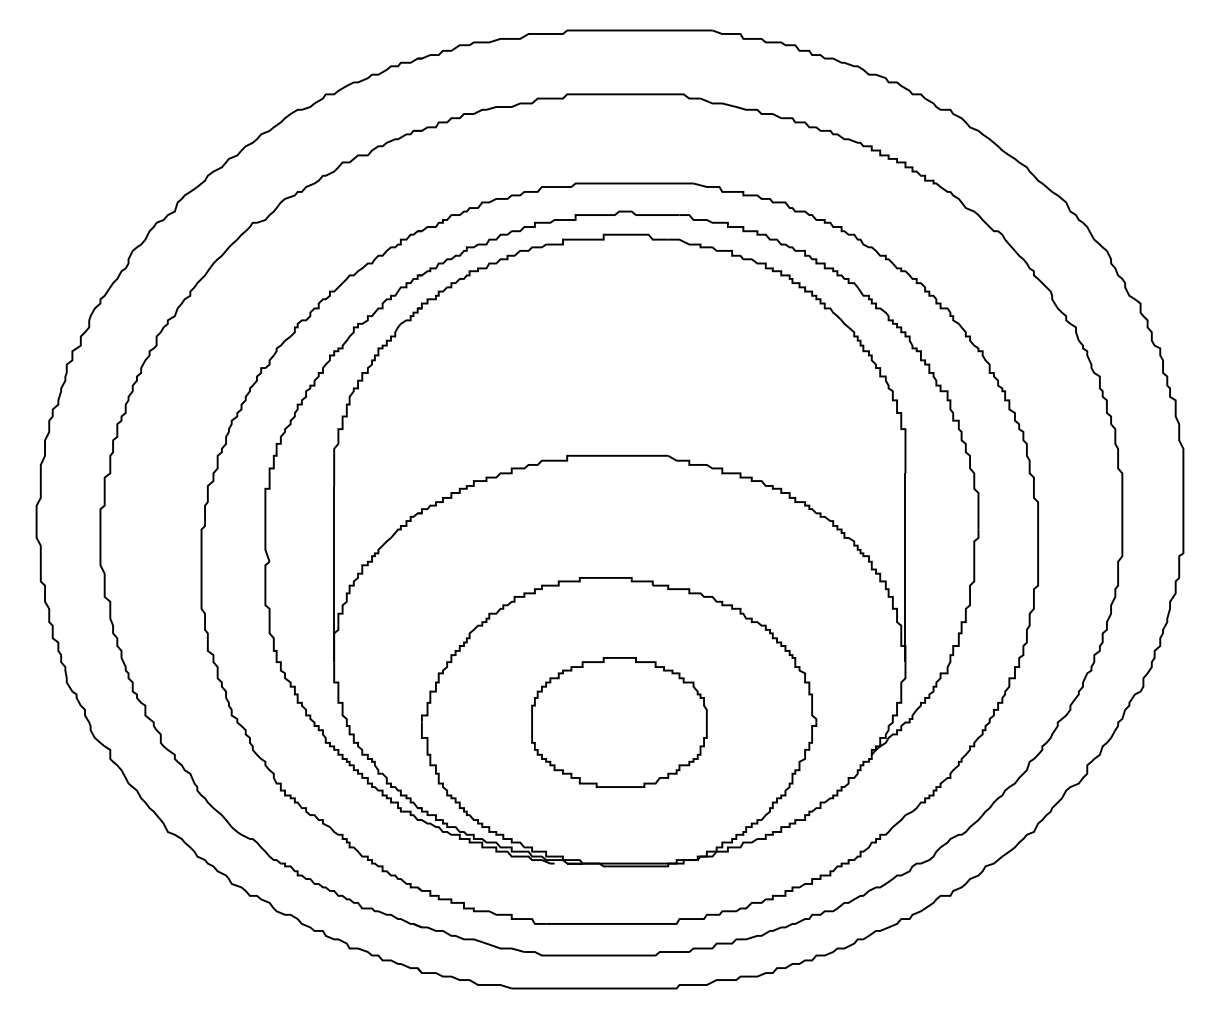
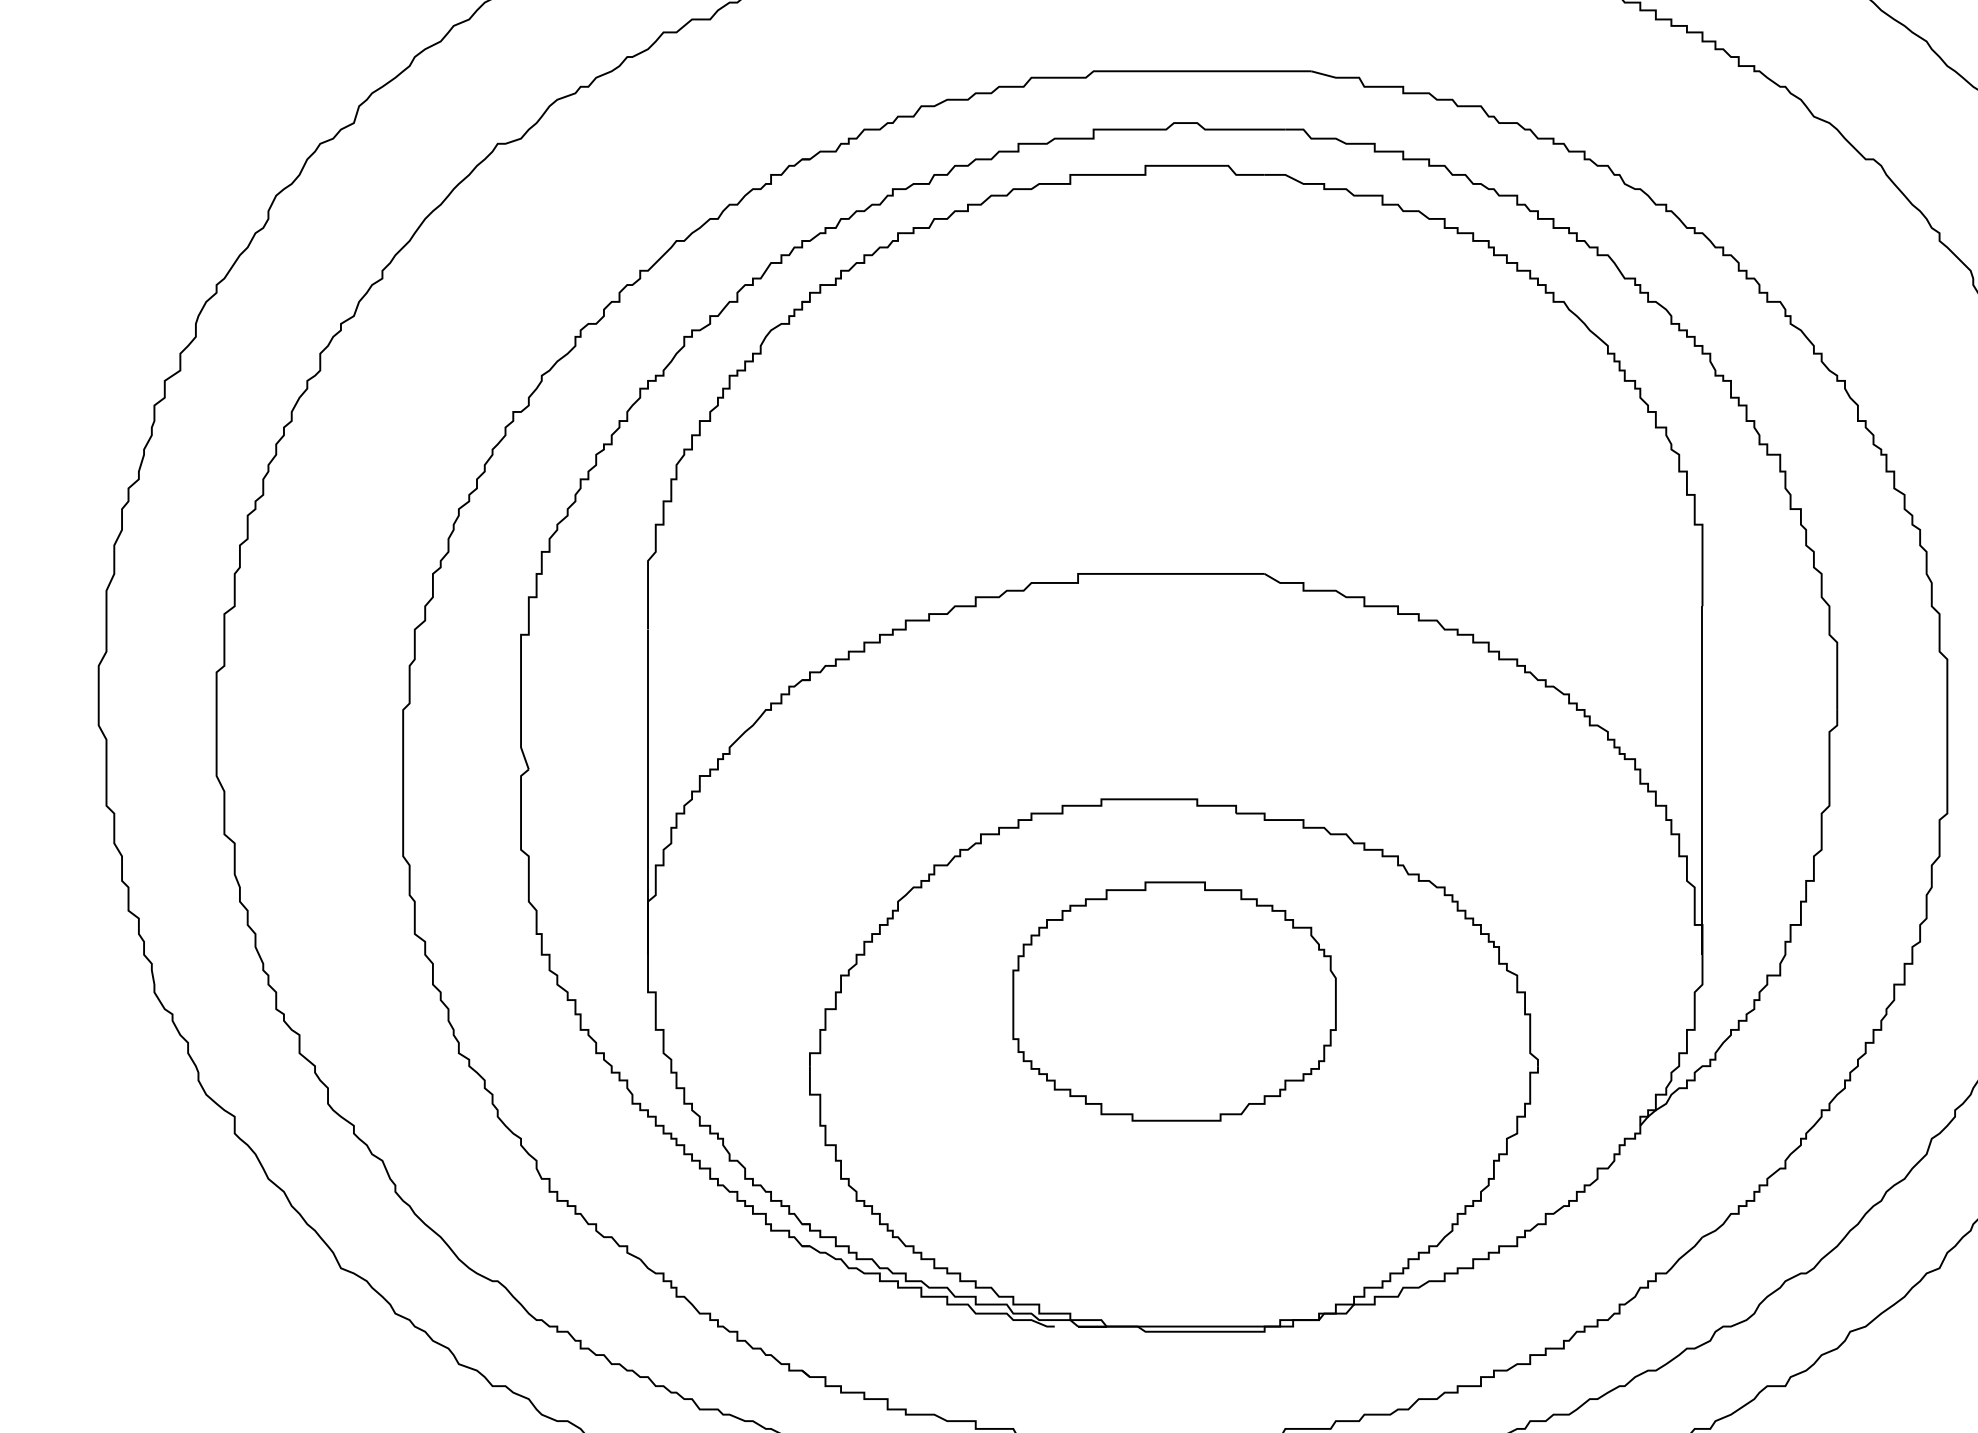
part: (619, 722) -> (1174, 1001), moved

